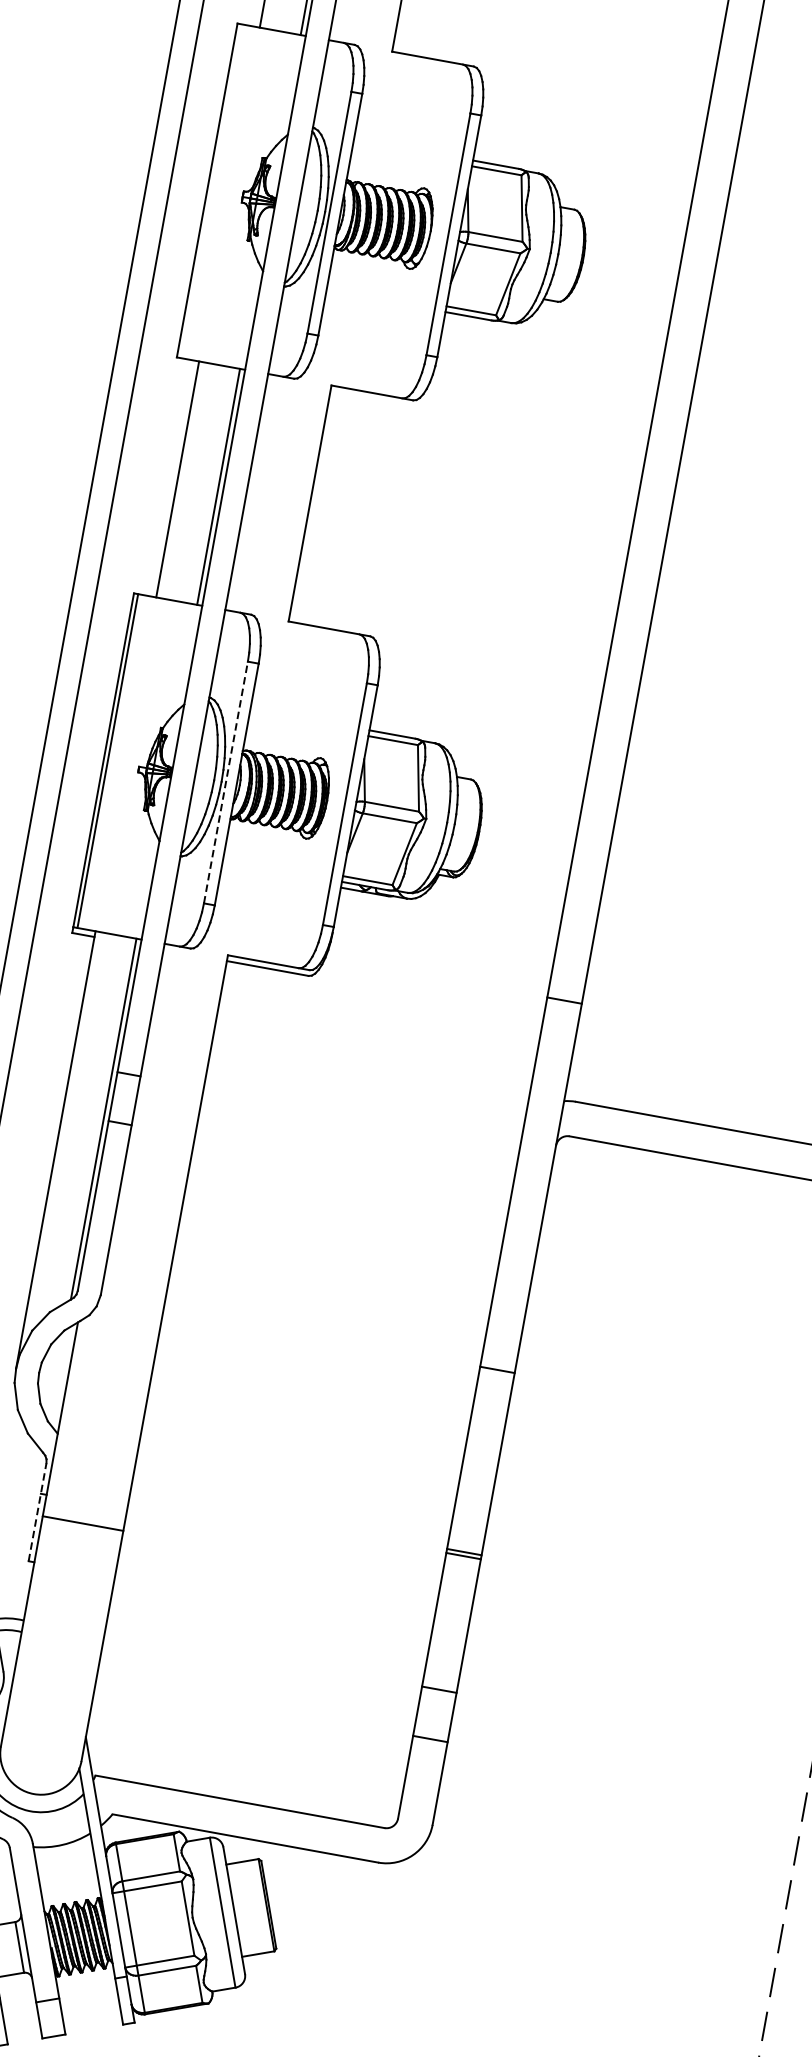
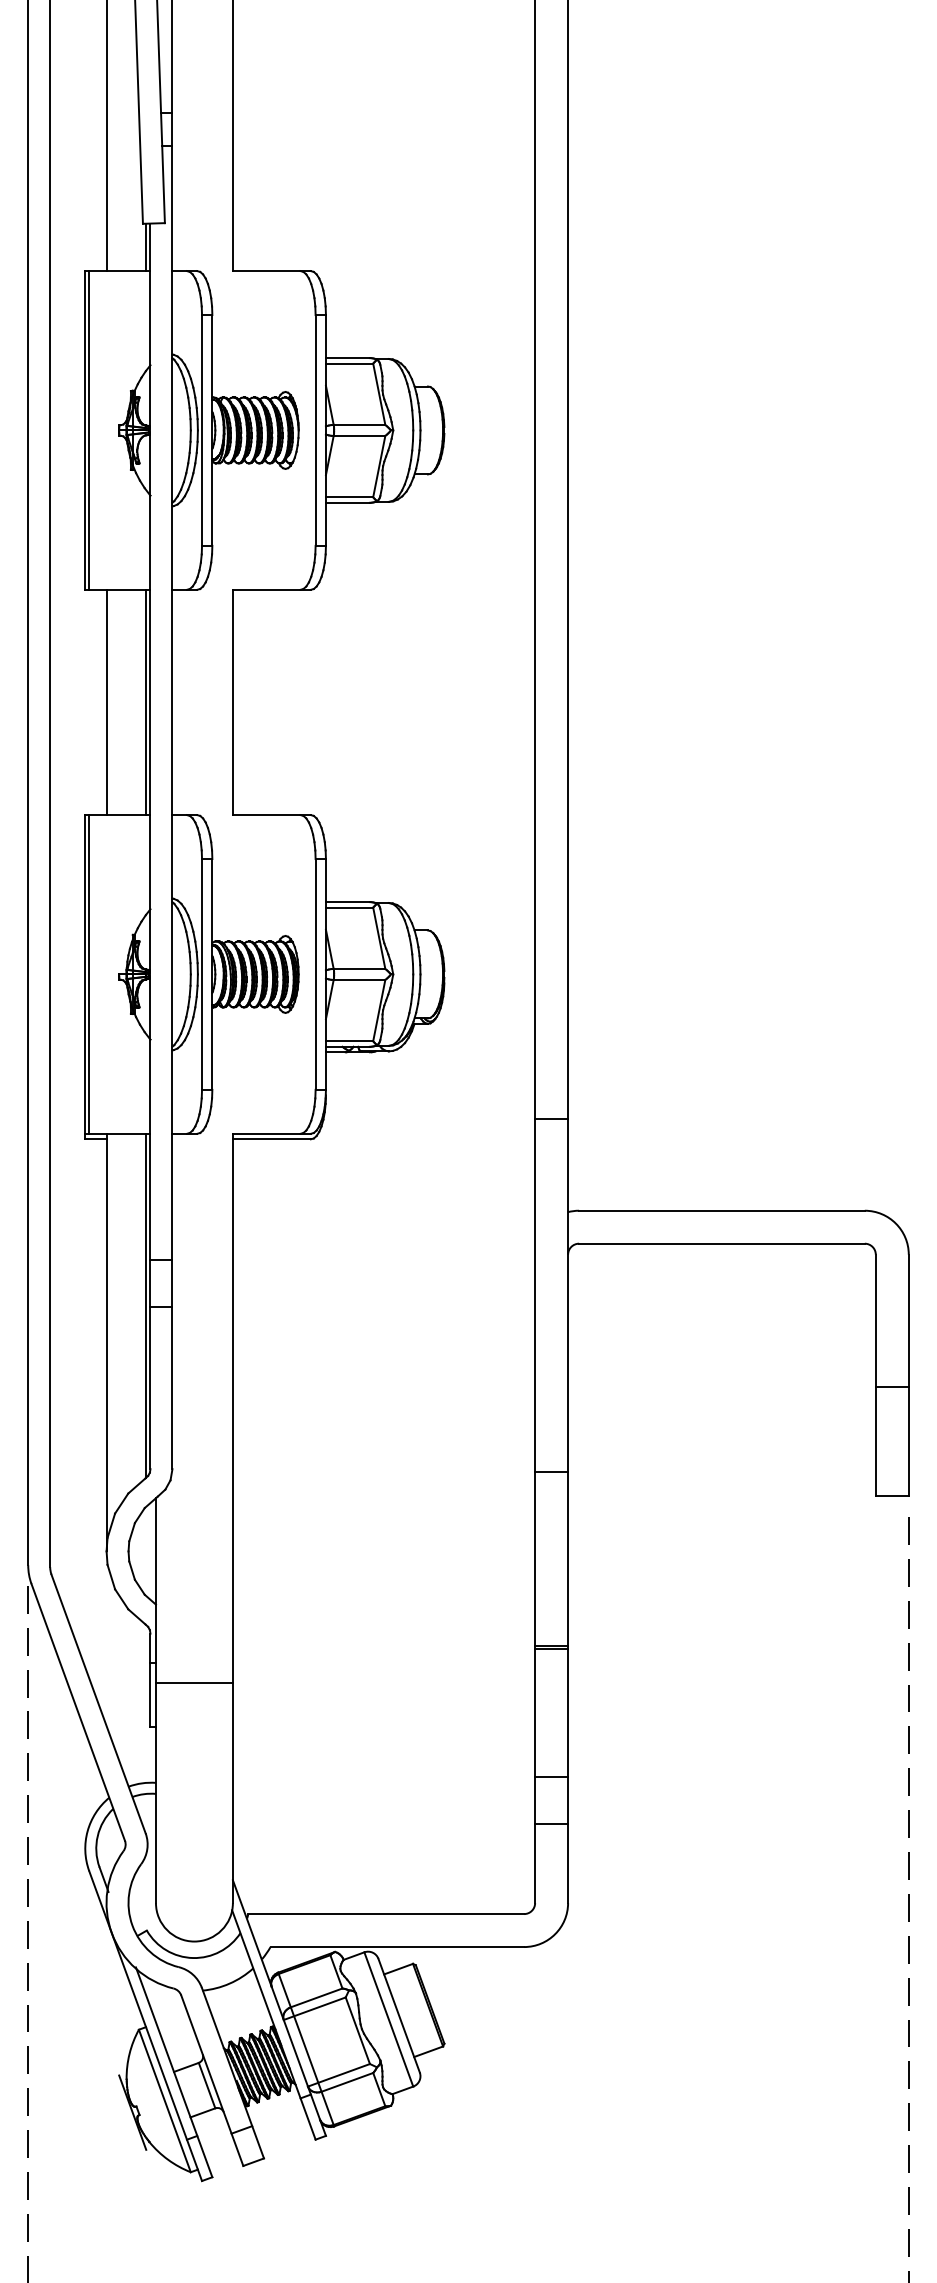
line: (211, 191) -> (89, 430), added
line: (226, 781) -> (202, 973), dashed -> solid
line: (37, 1512) -> (150, 1680), dashed -> solid

